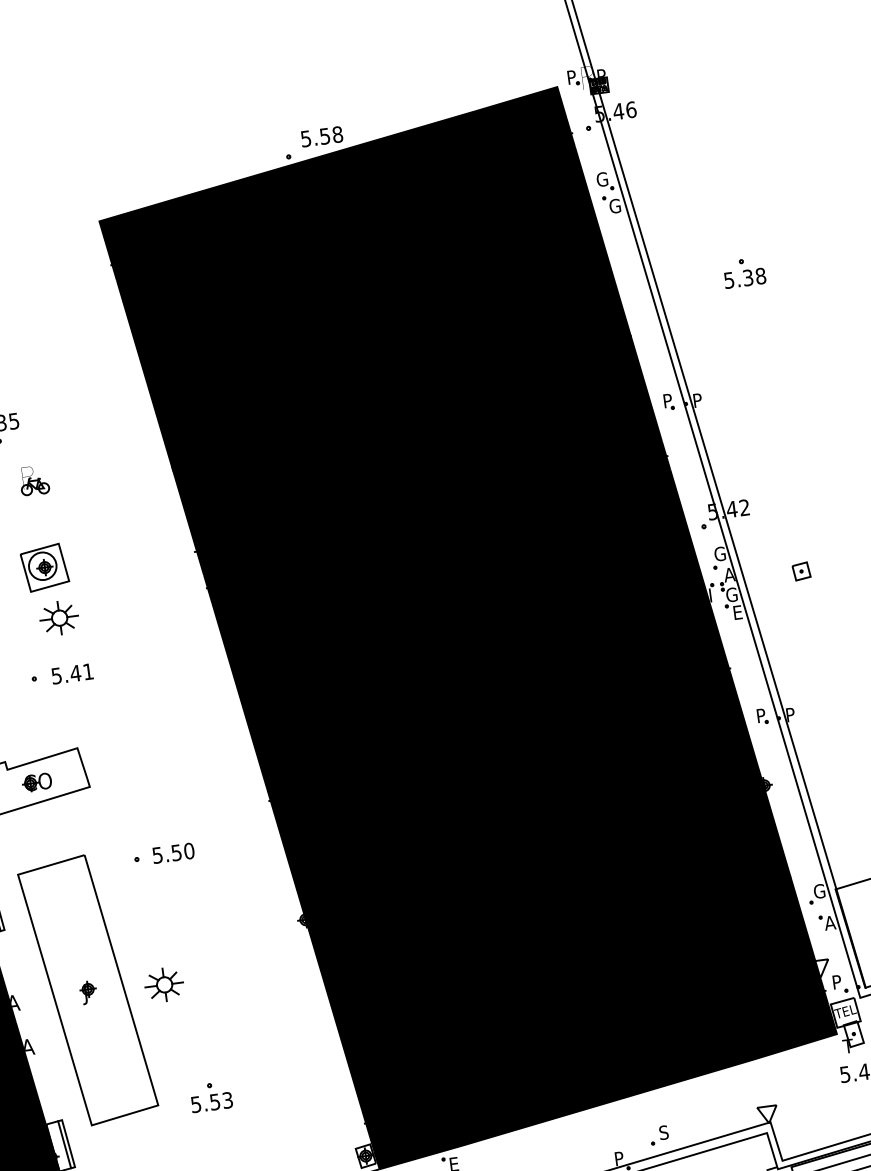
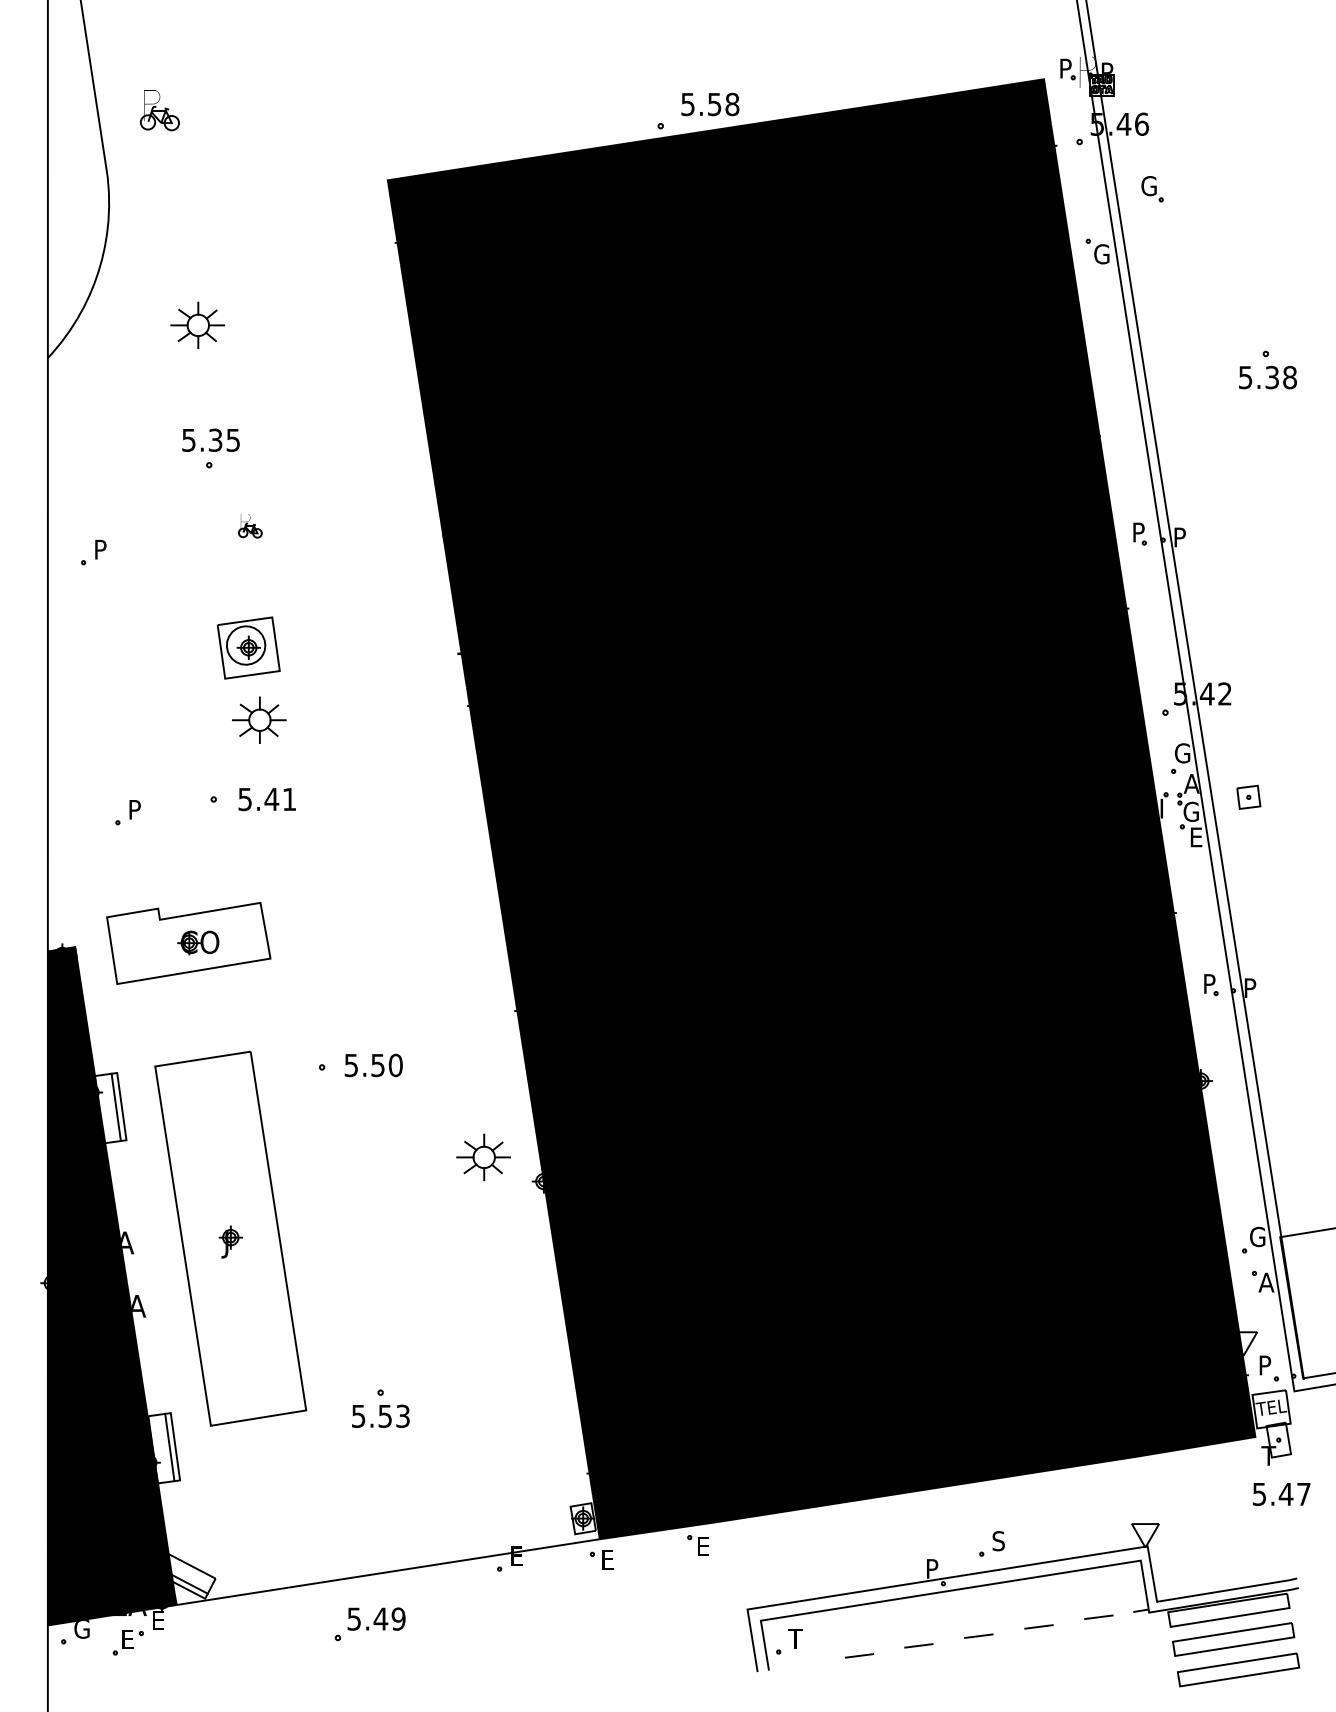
part: (605, 181) -> (1152, 189), moved
part: (34, 480) -> (250, 525), size x0.6
part: (801, 570) -> (1248, 796), moved
part: (164, 985) -> (483, 1157), moved

